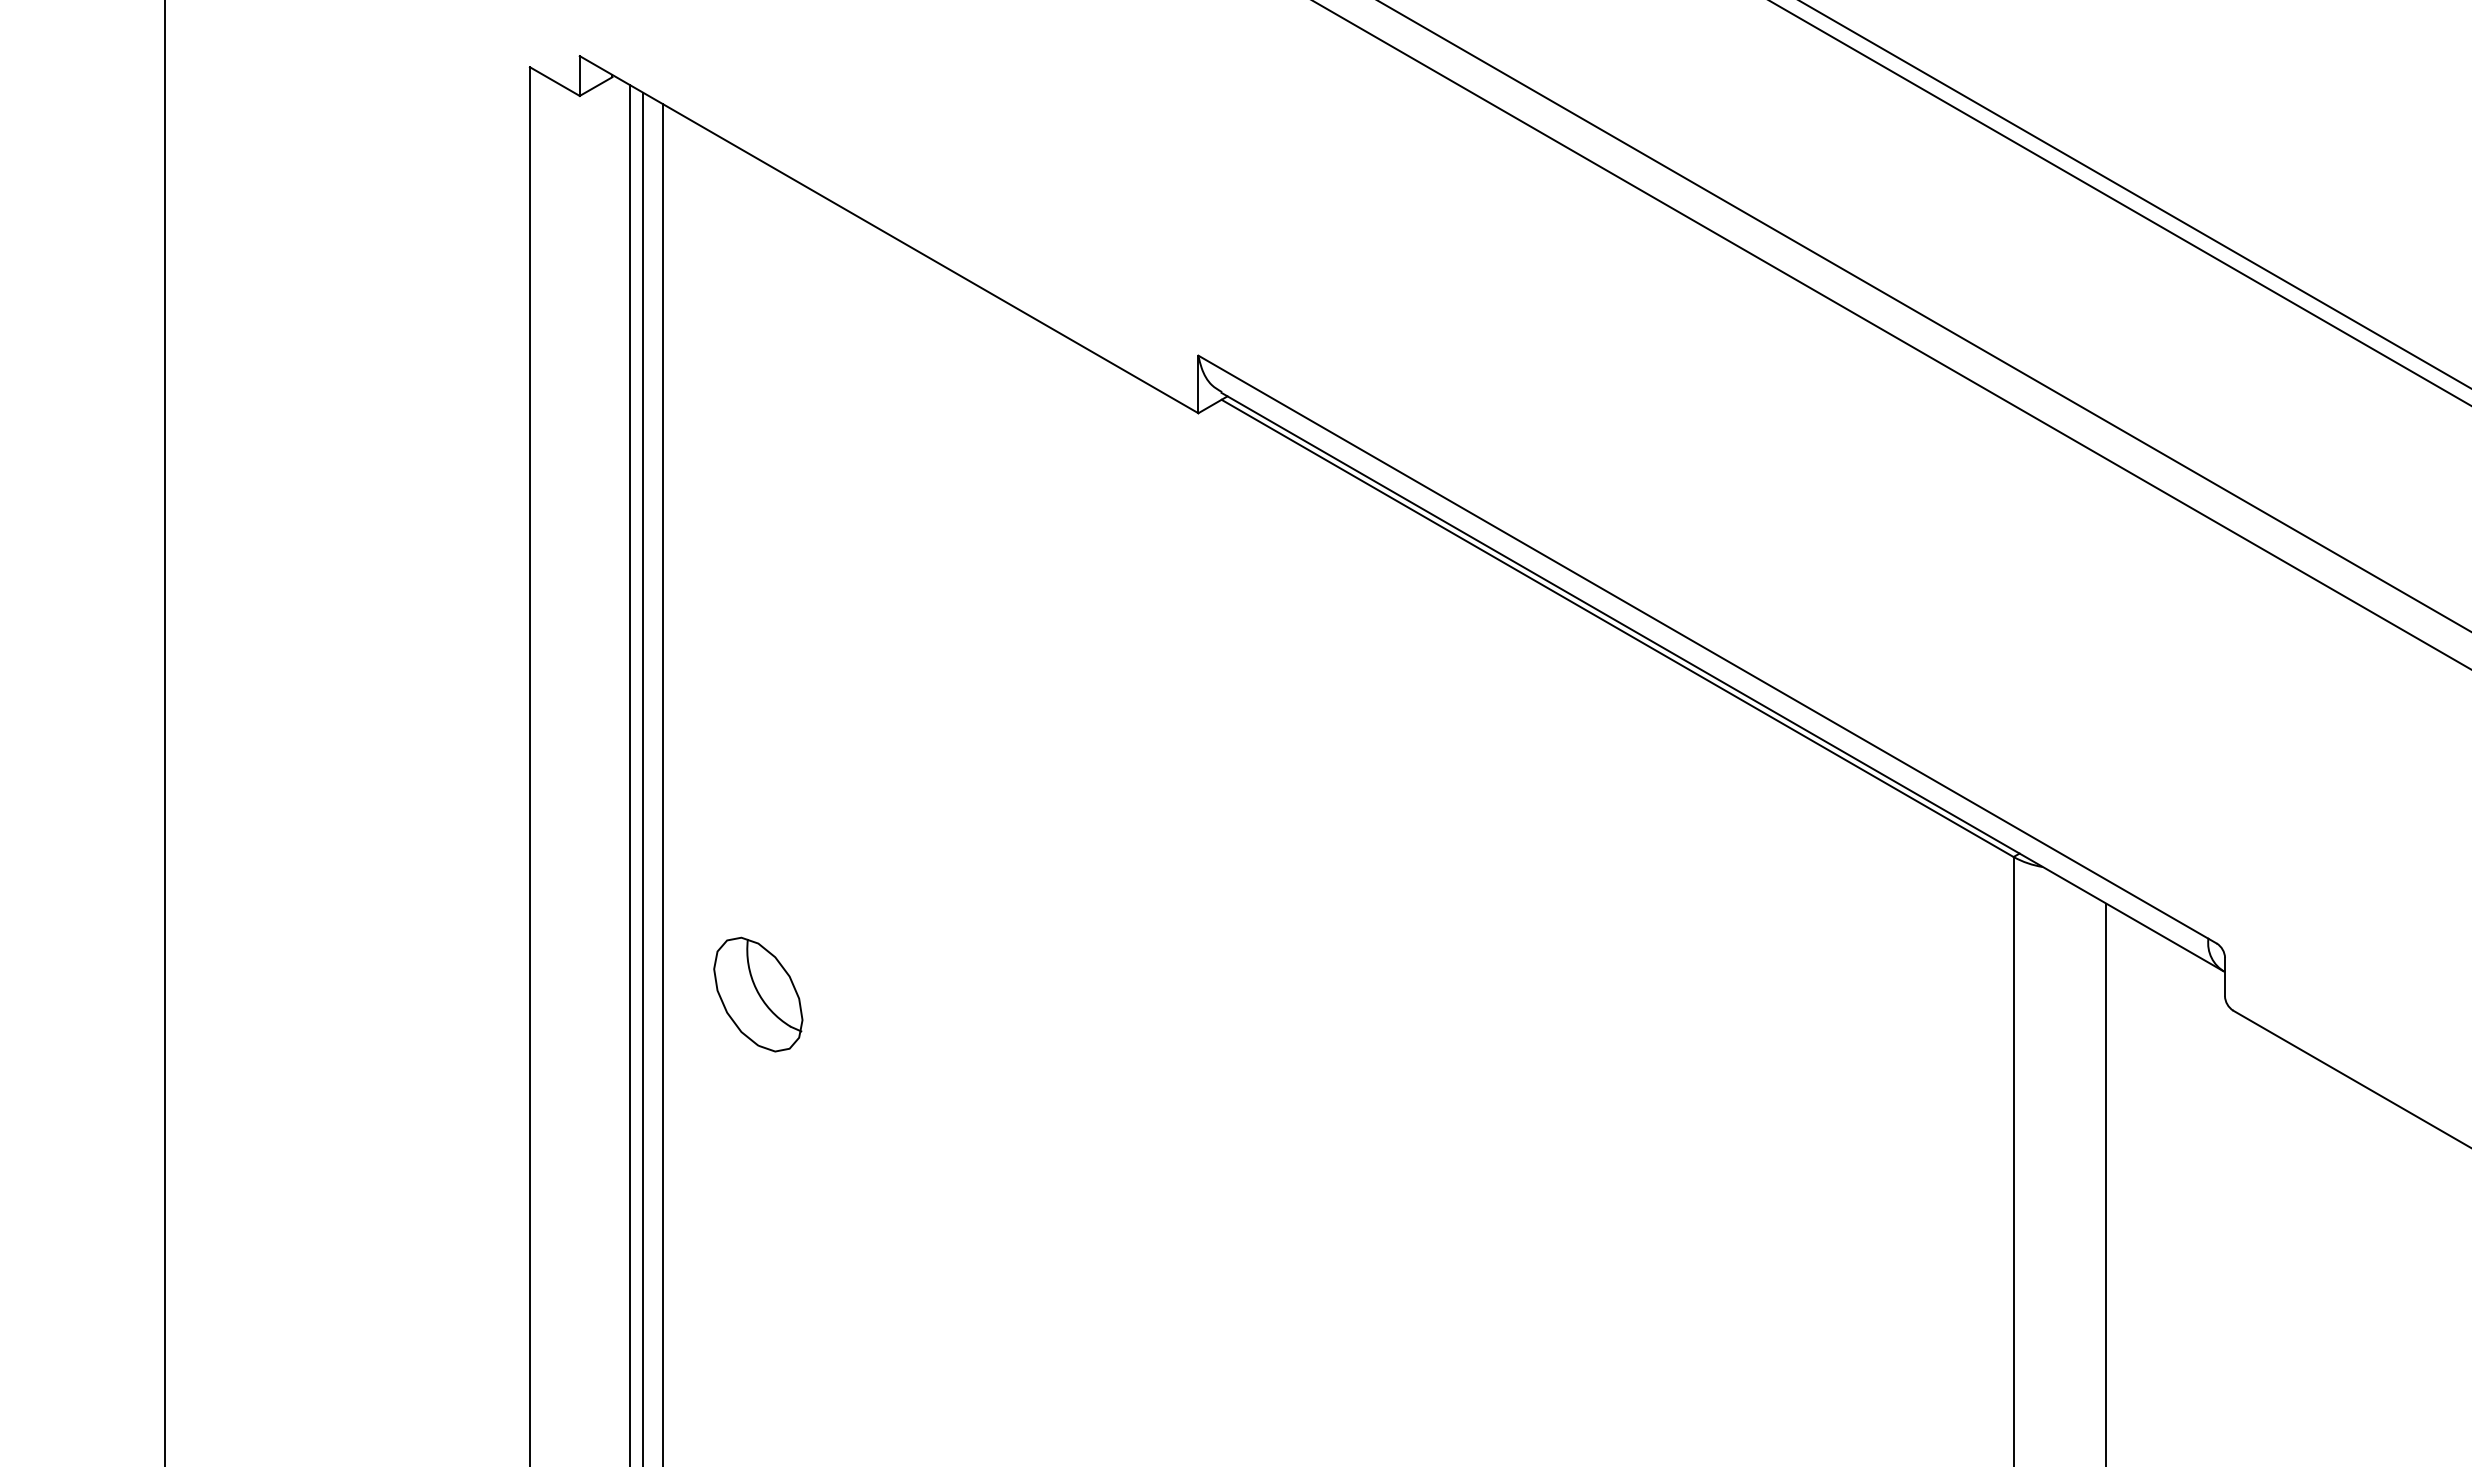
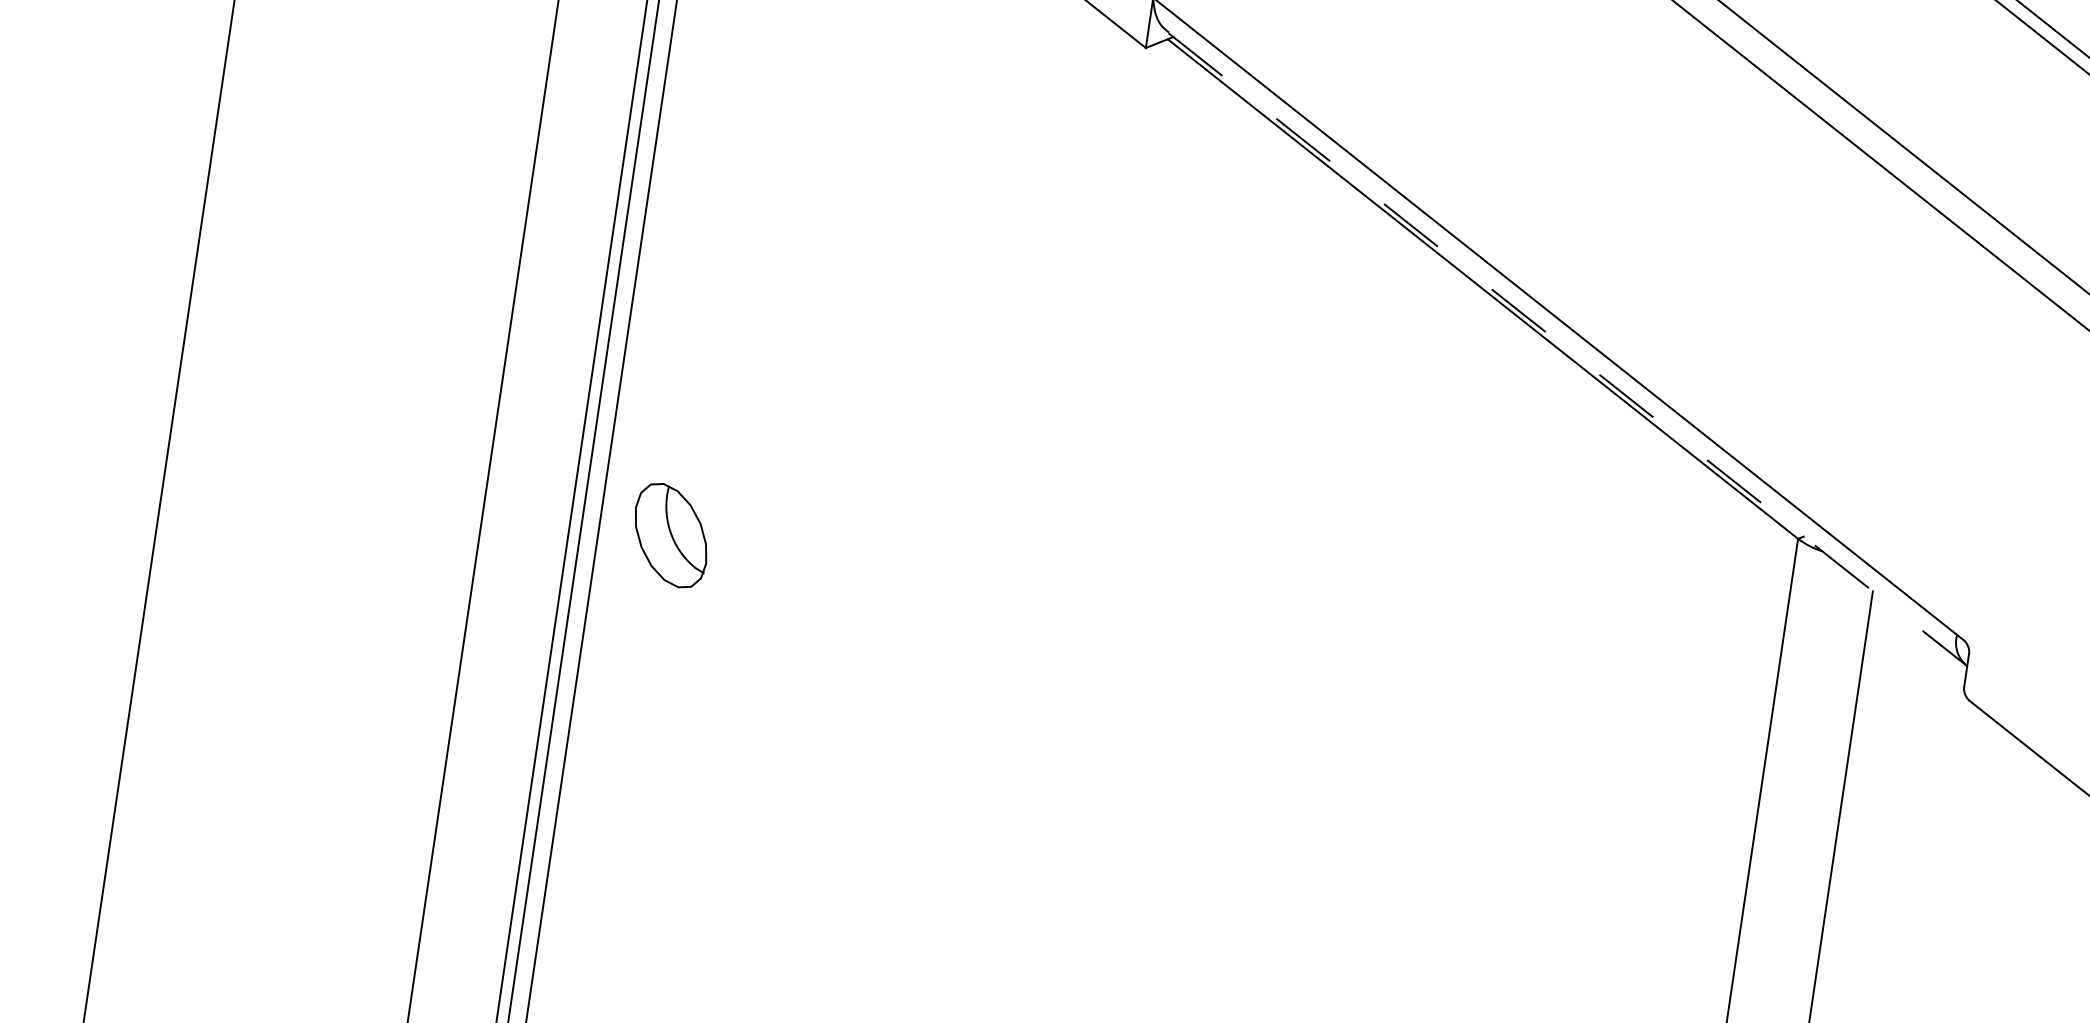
line: (1722, 682) -> (1567, 349), solid -> dashed
part: (758, 994) -> (671, 535), moved

